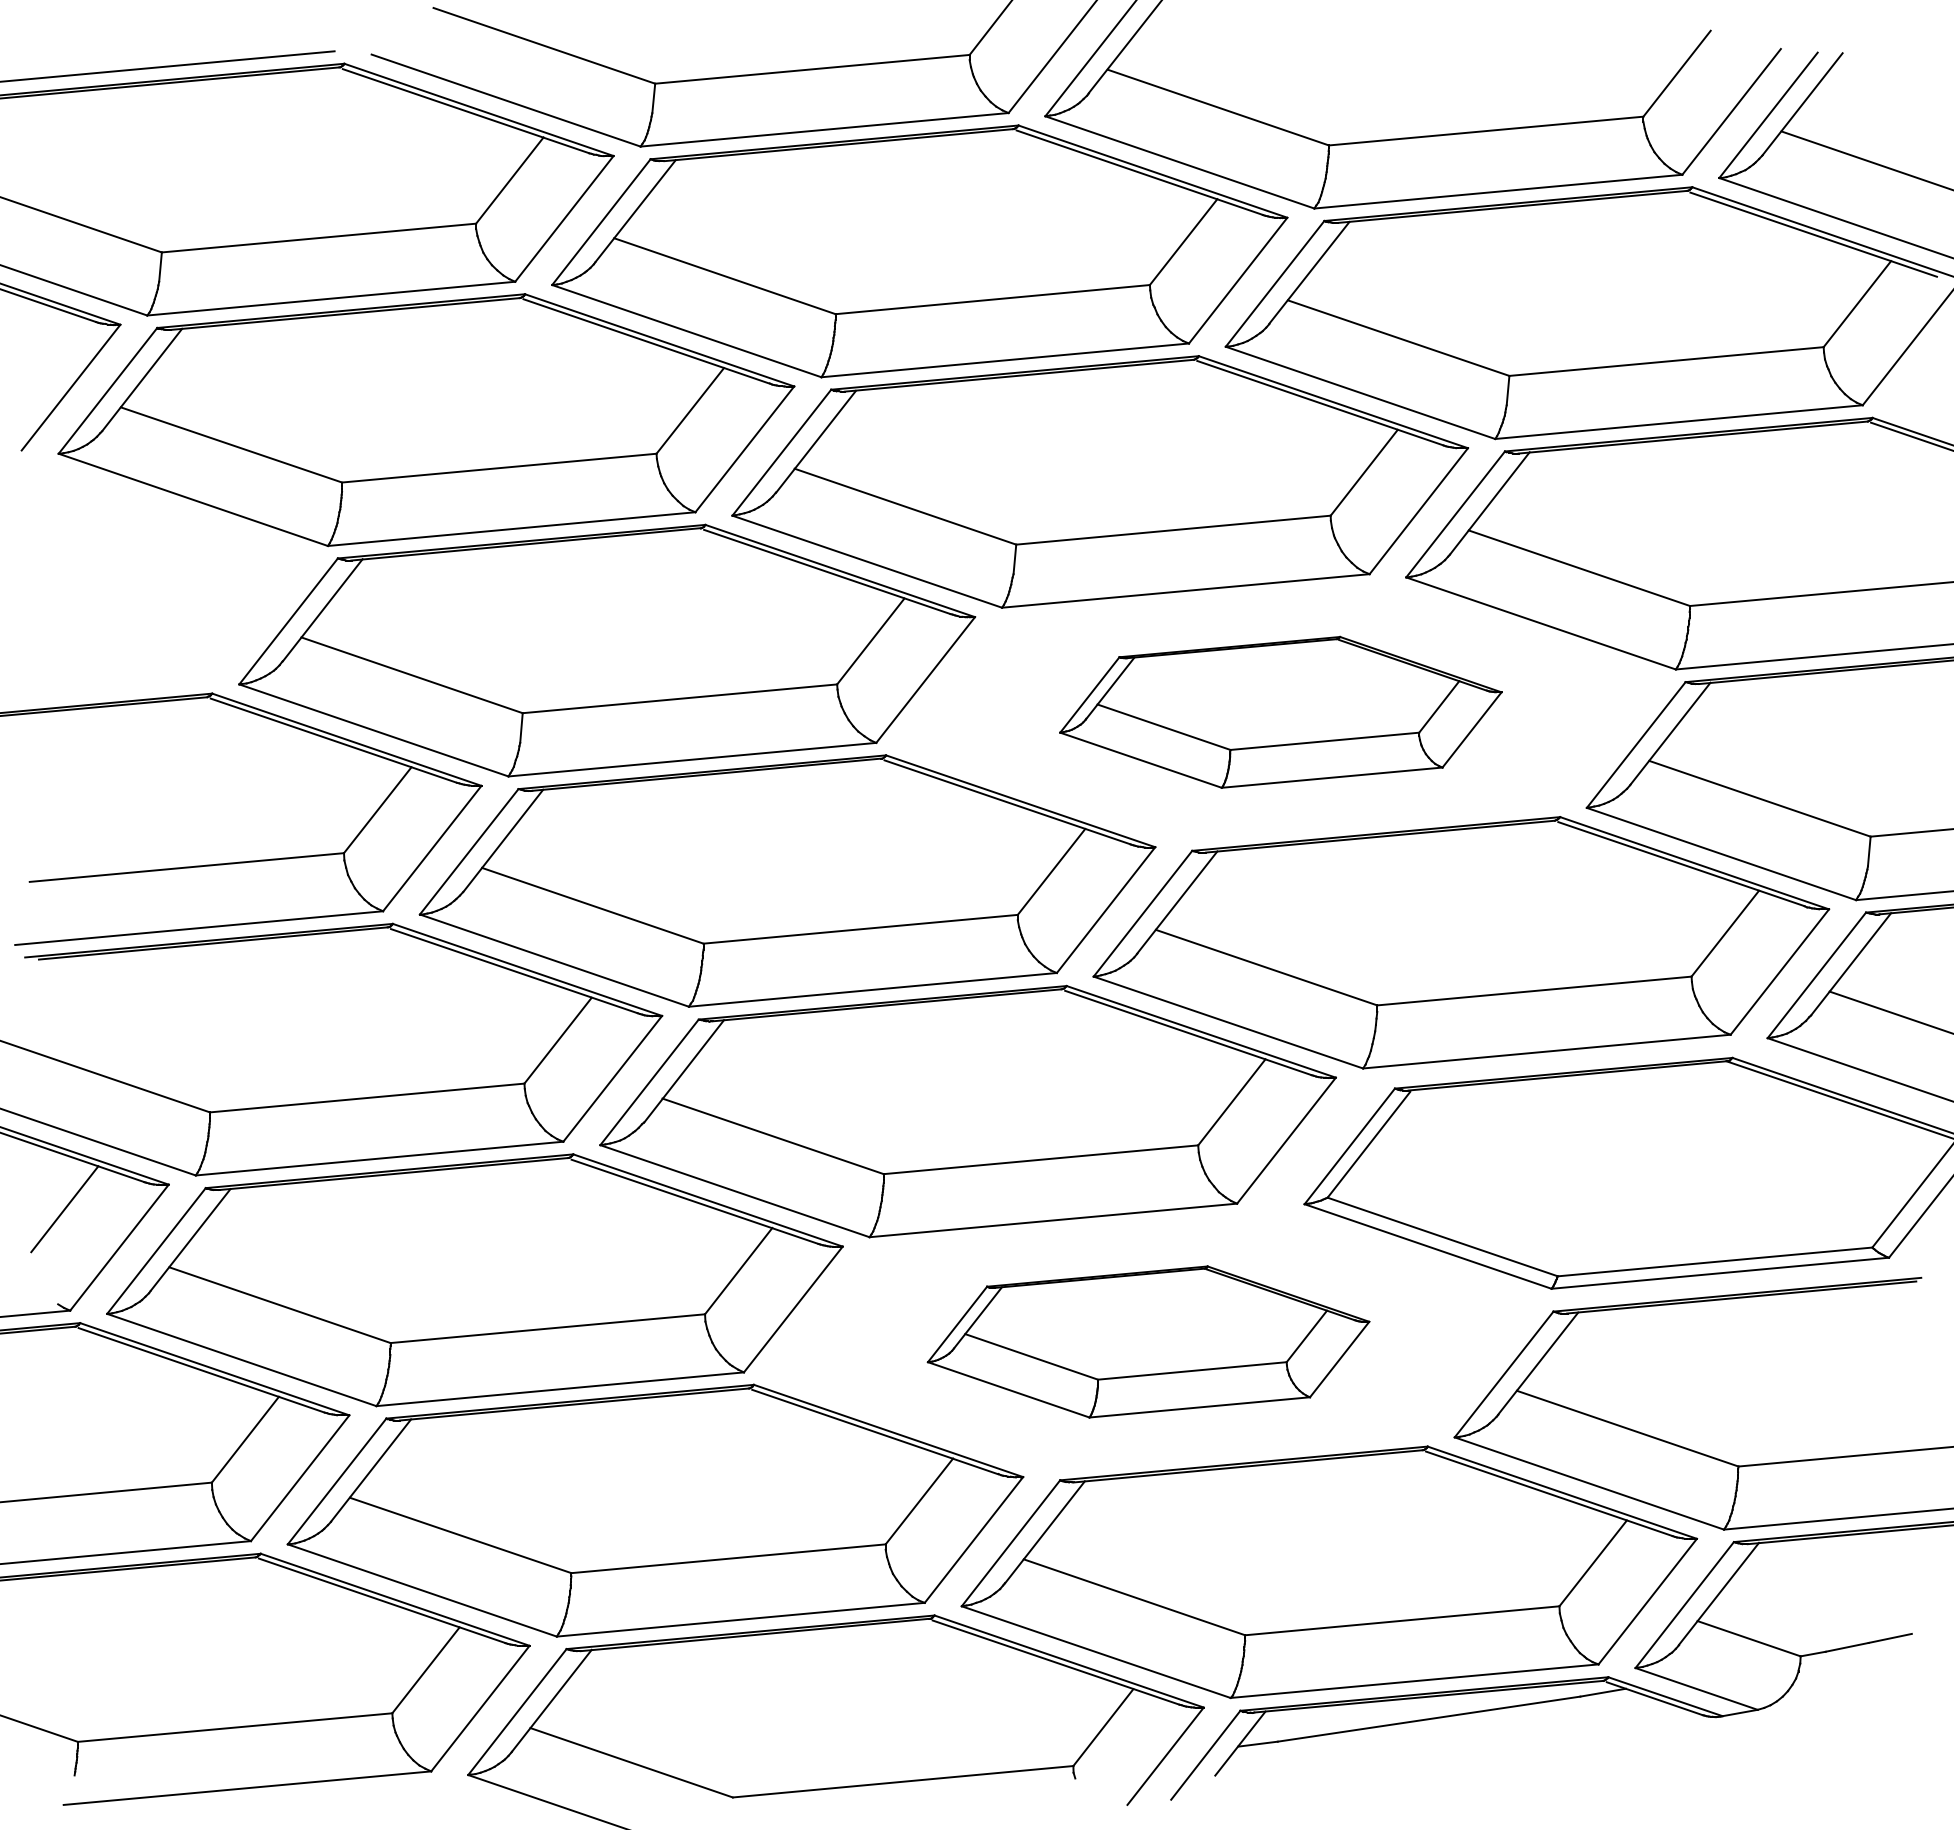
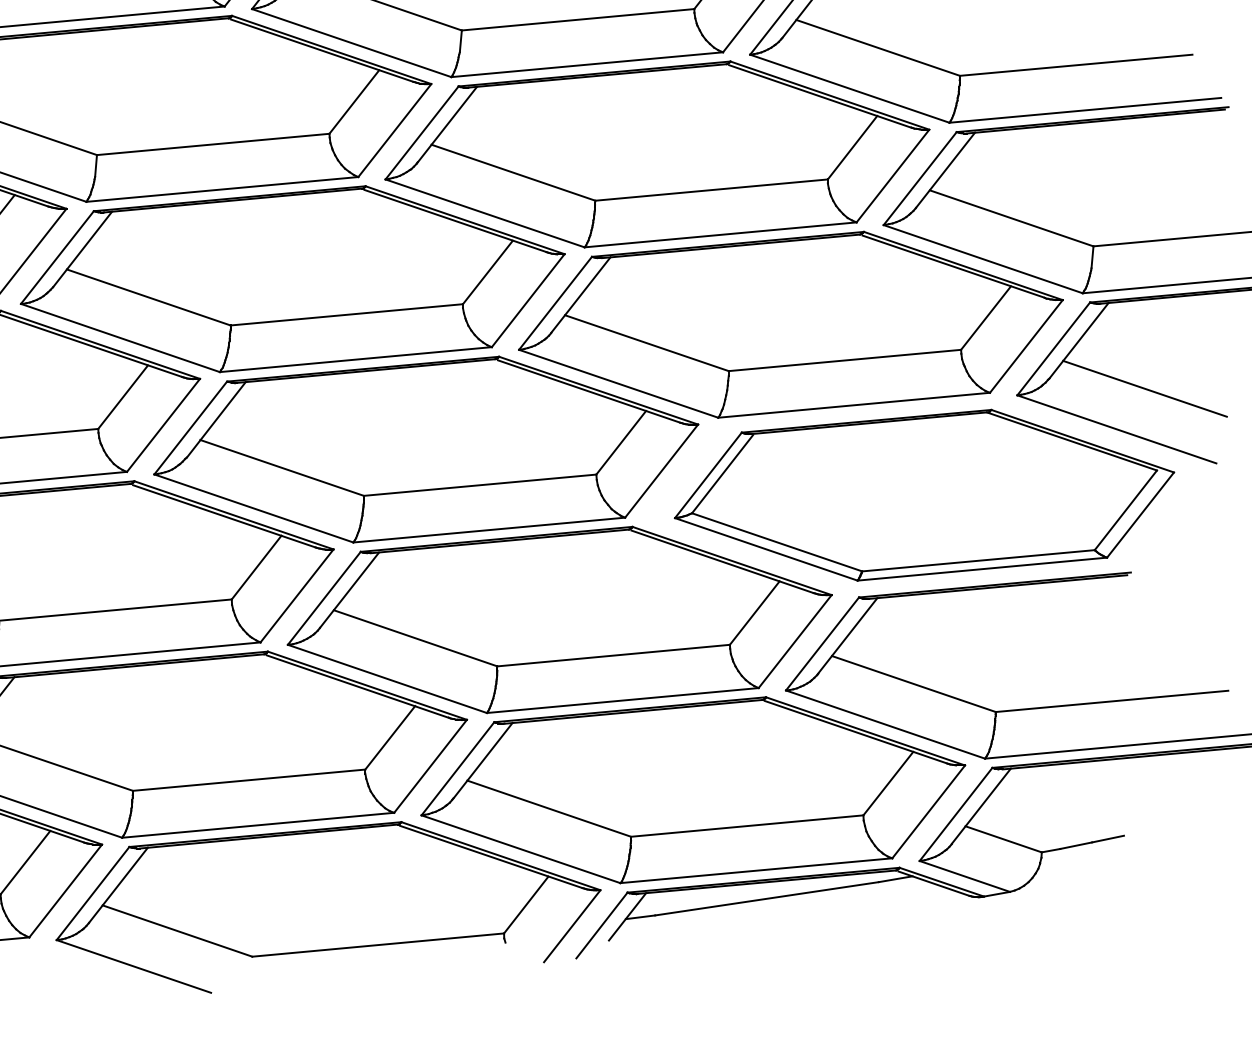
part: (1280, 712) -> (657, 154), size x1.67
part: (1148, 1341) -> (559, 619), size x1.67

